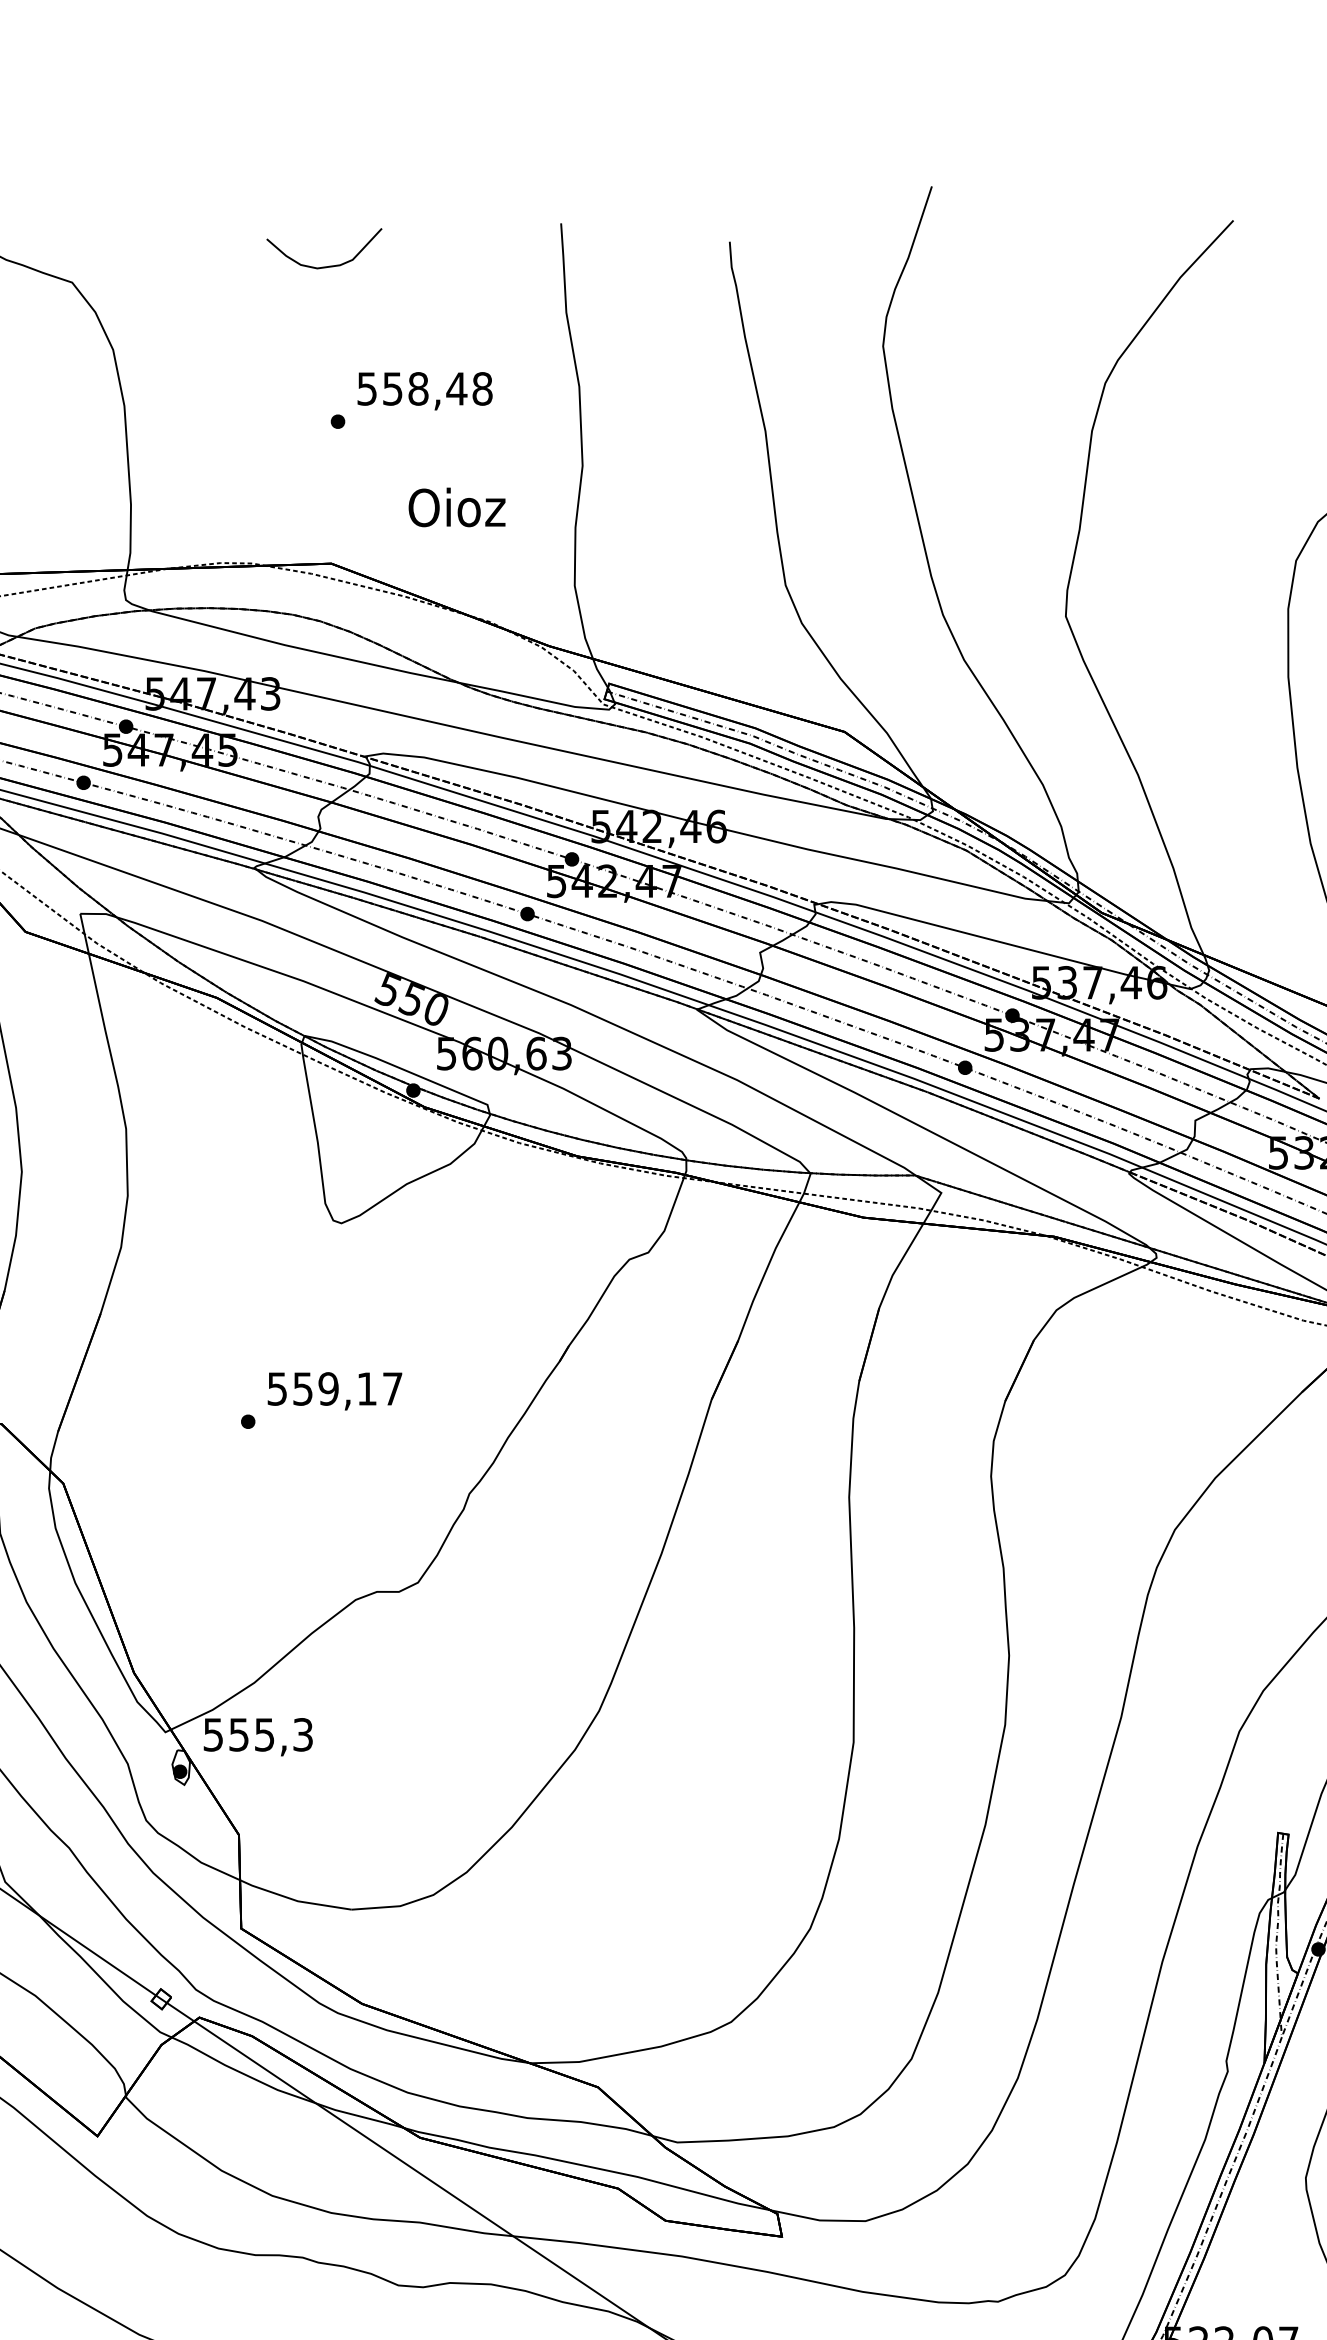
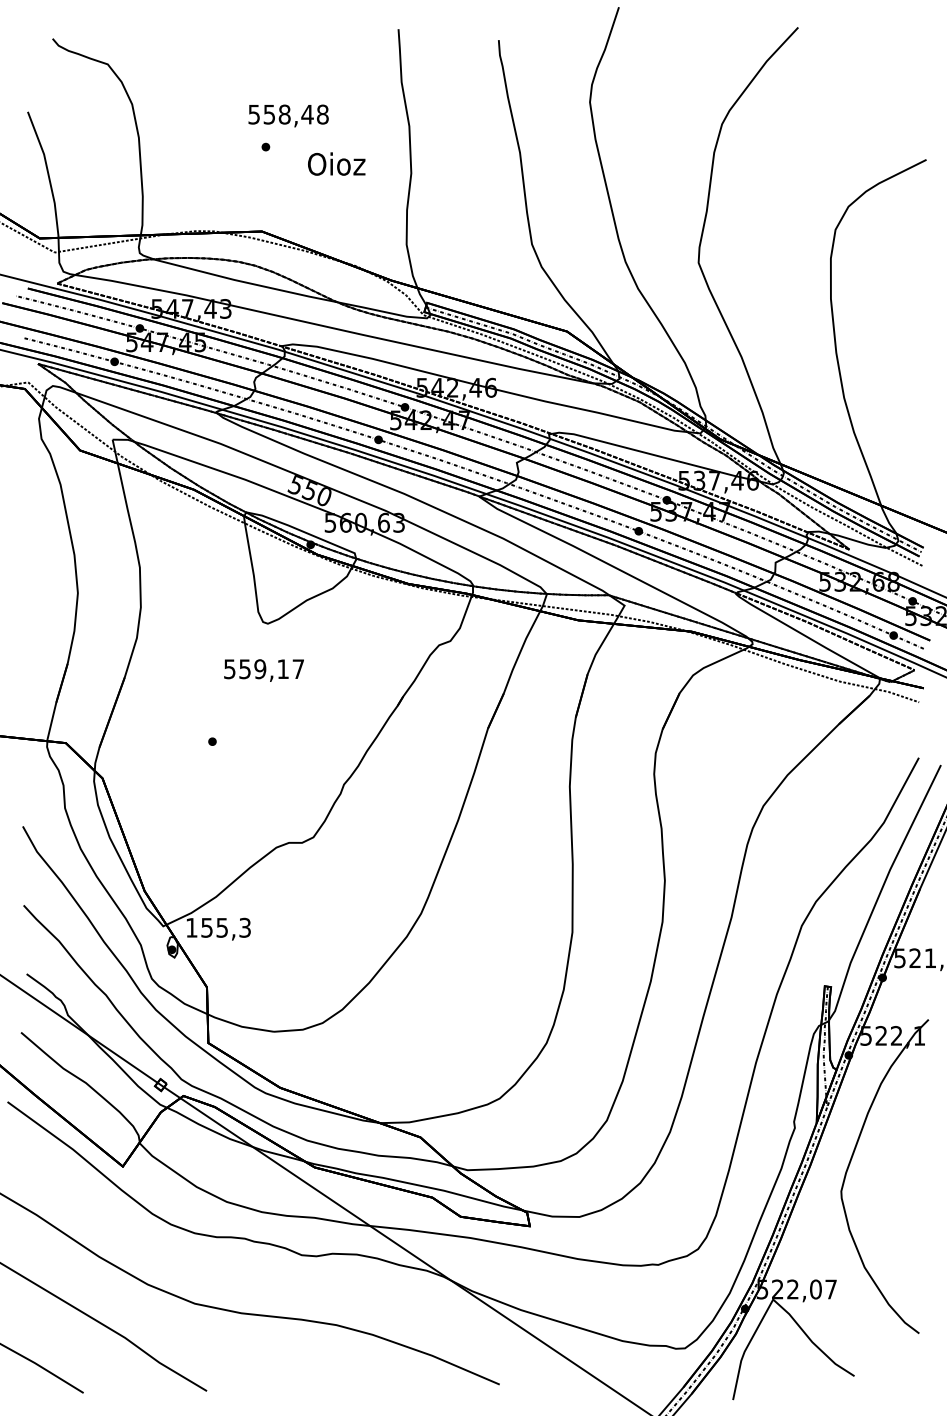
curve: (323, 265) -> (257, 54), removed
text: (424, 390) -> (288, 115), moved
text: (456, 506) -> (336, 163), moved
text: (333, 1391) -> (263, 670), moved
text: (212, 1734) -> (191, 927), 555,3 -> 155,3

